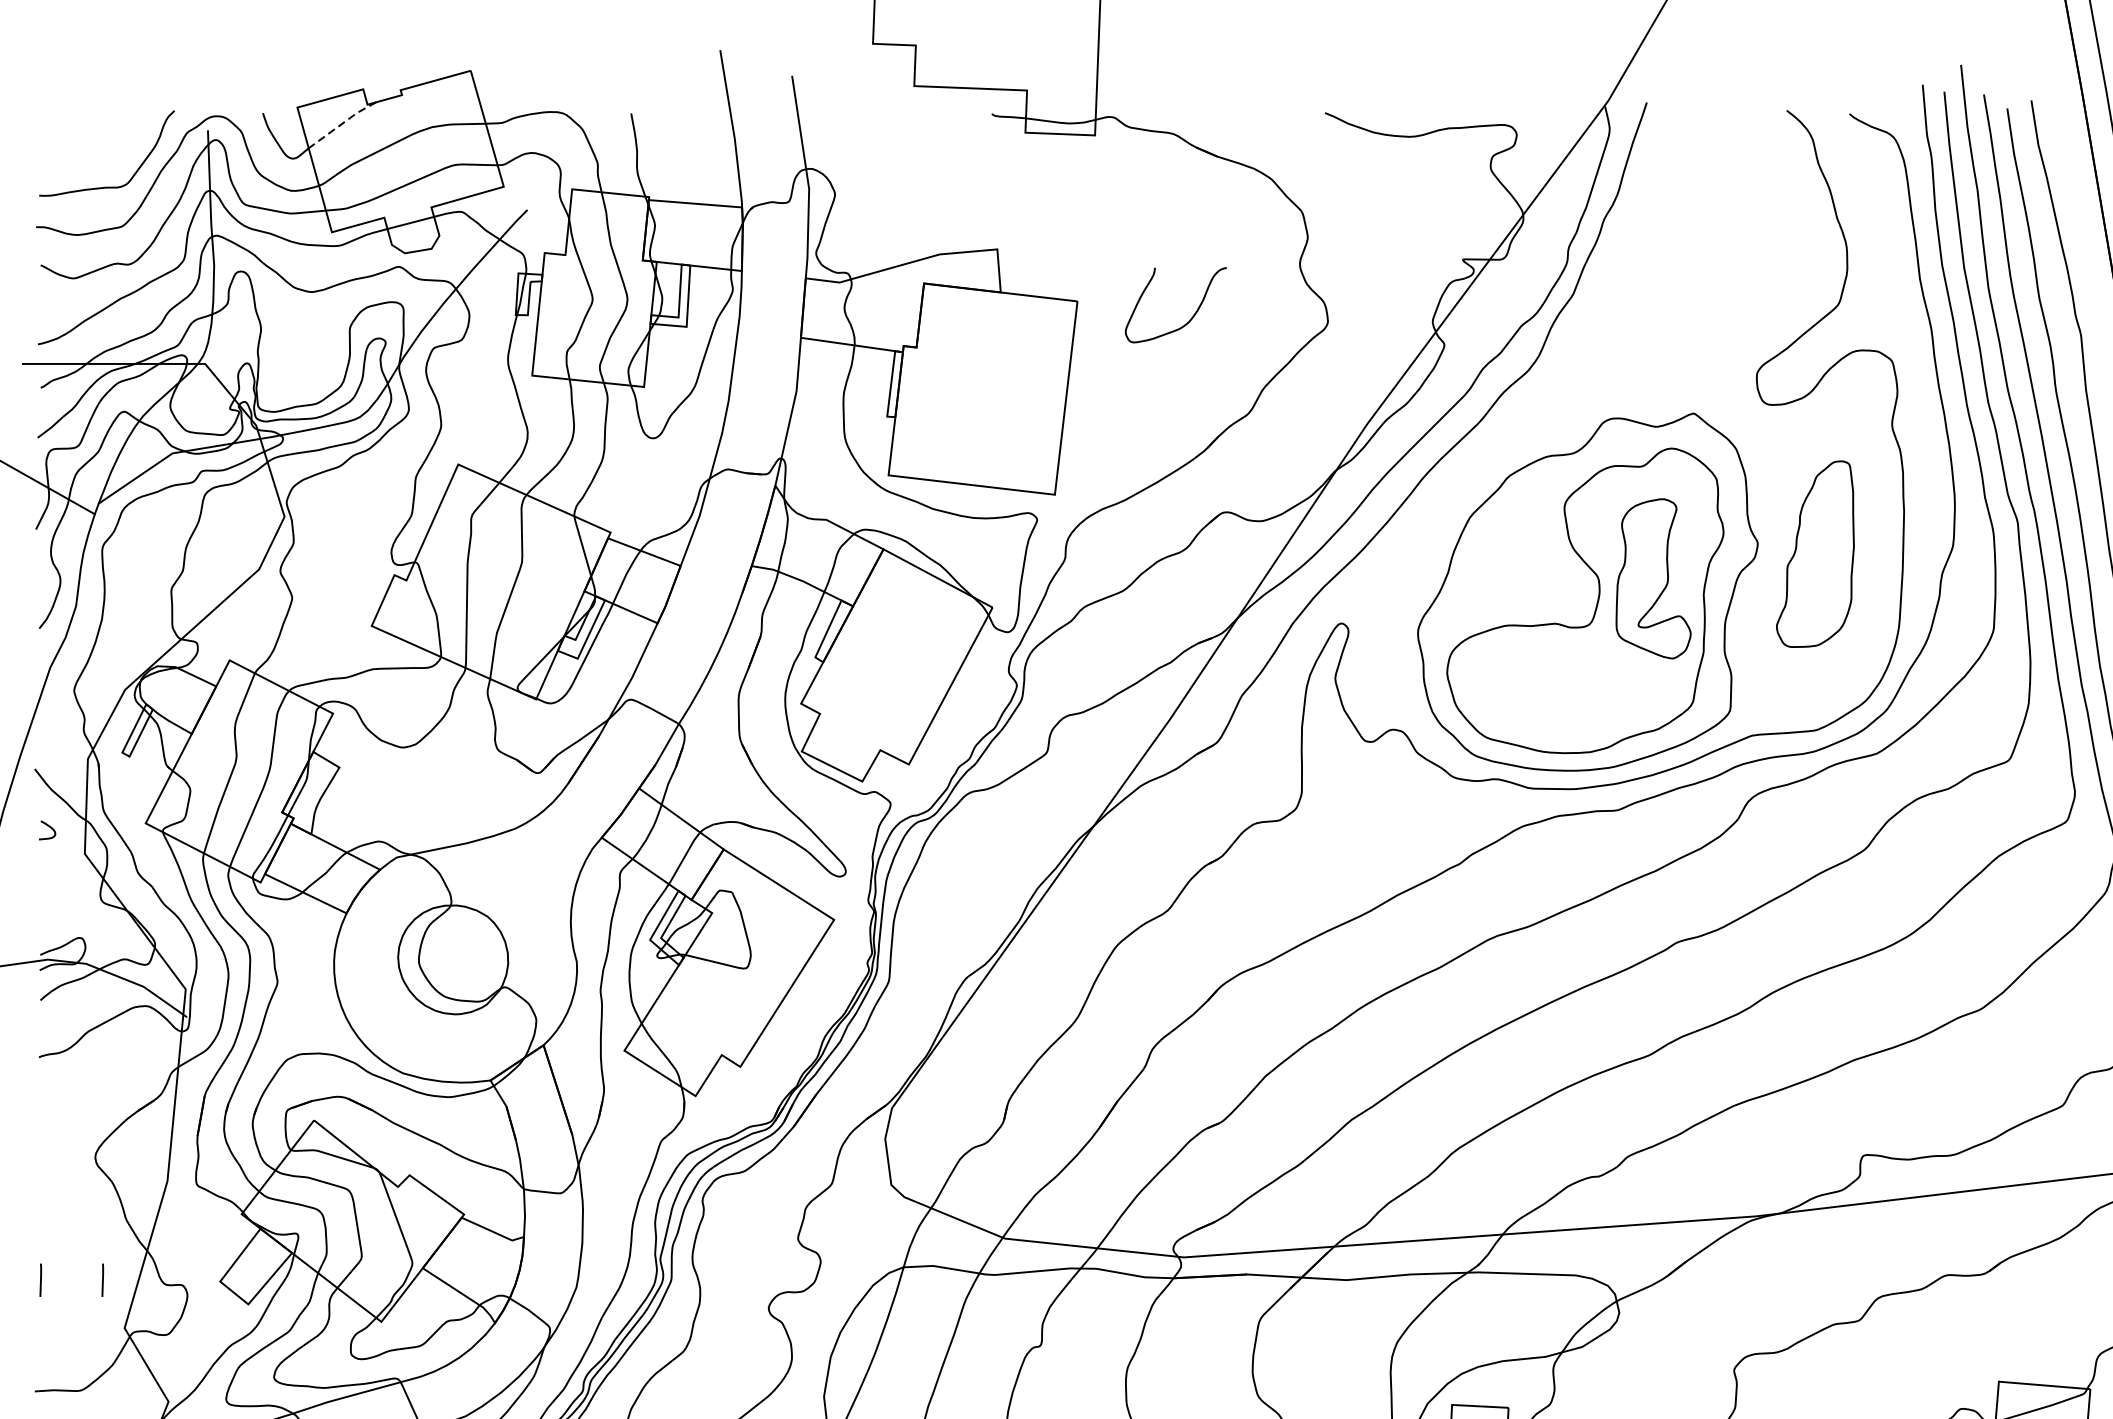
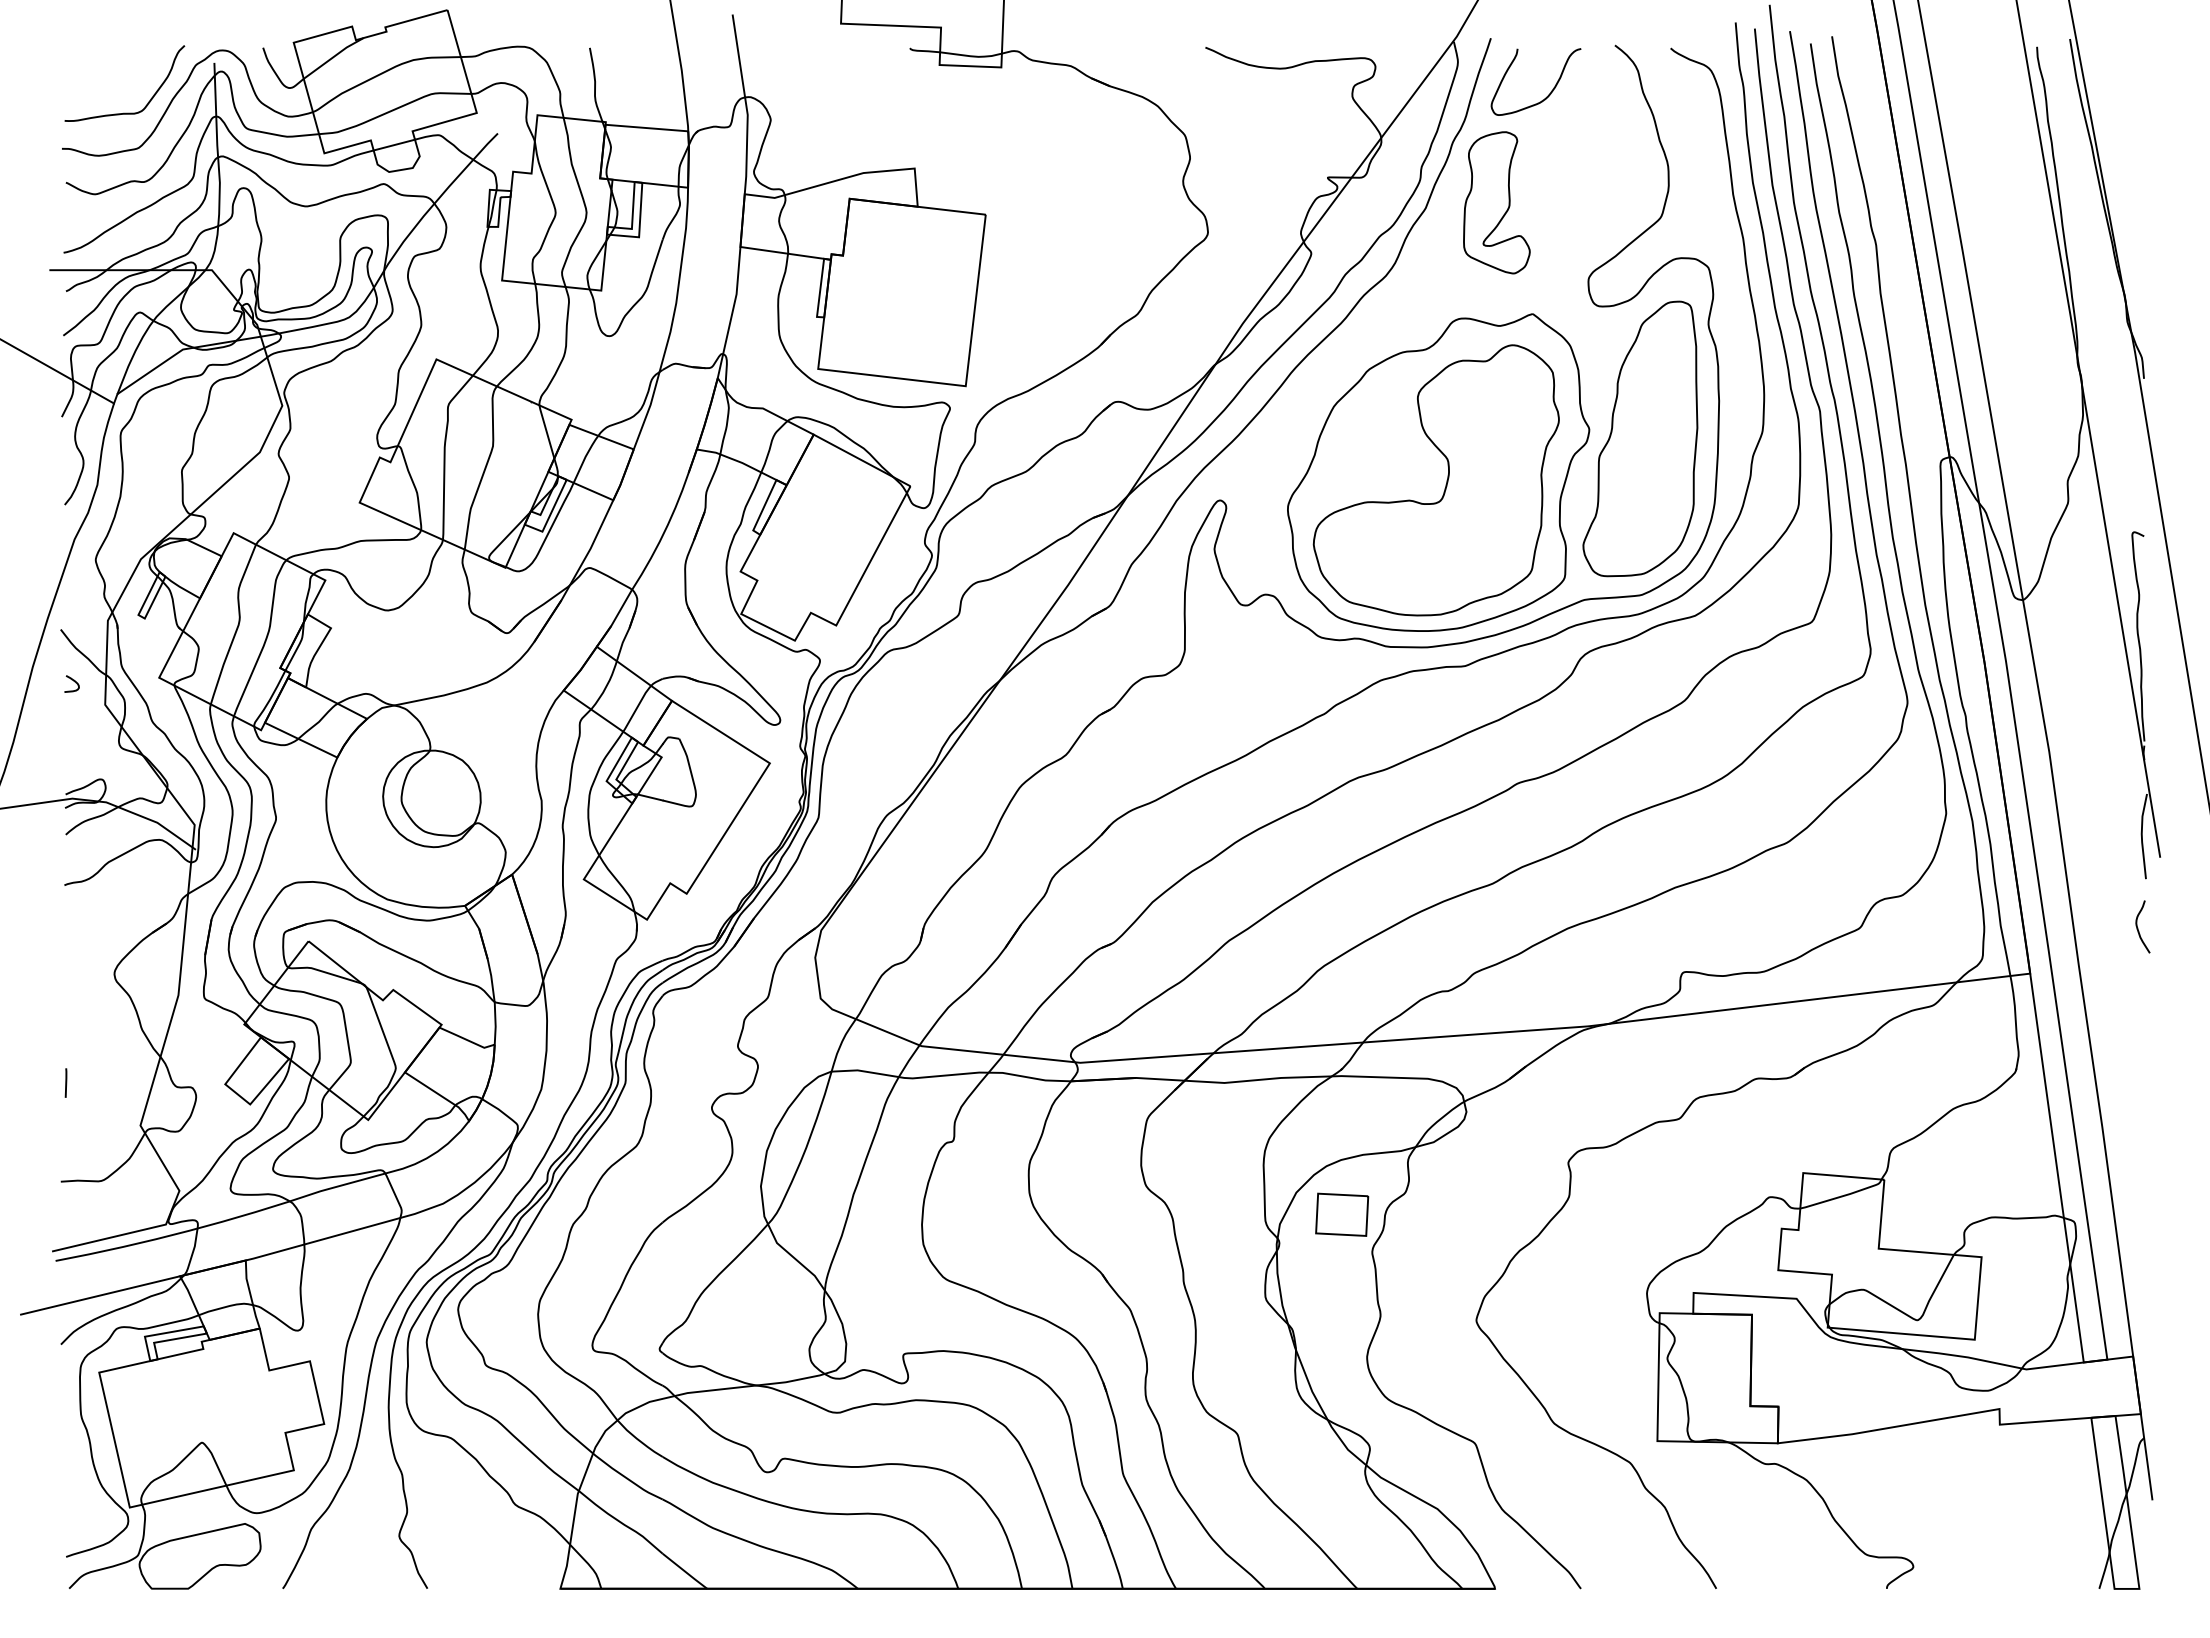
line: (342, 124) -> (333, 57), dashed -> solid
curve: (1192, 315) -> (1550, 91), moved
part: (1815, 553) -> (1640, 438), size x1.67
part: (1653, 578) -> (1496, 202), moved
line: (102, 1279) -> (120, 1082), removed

